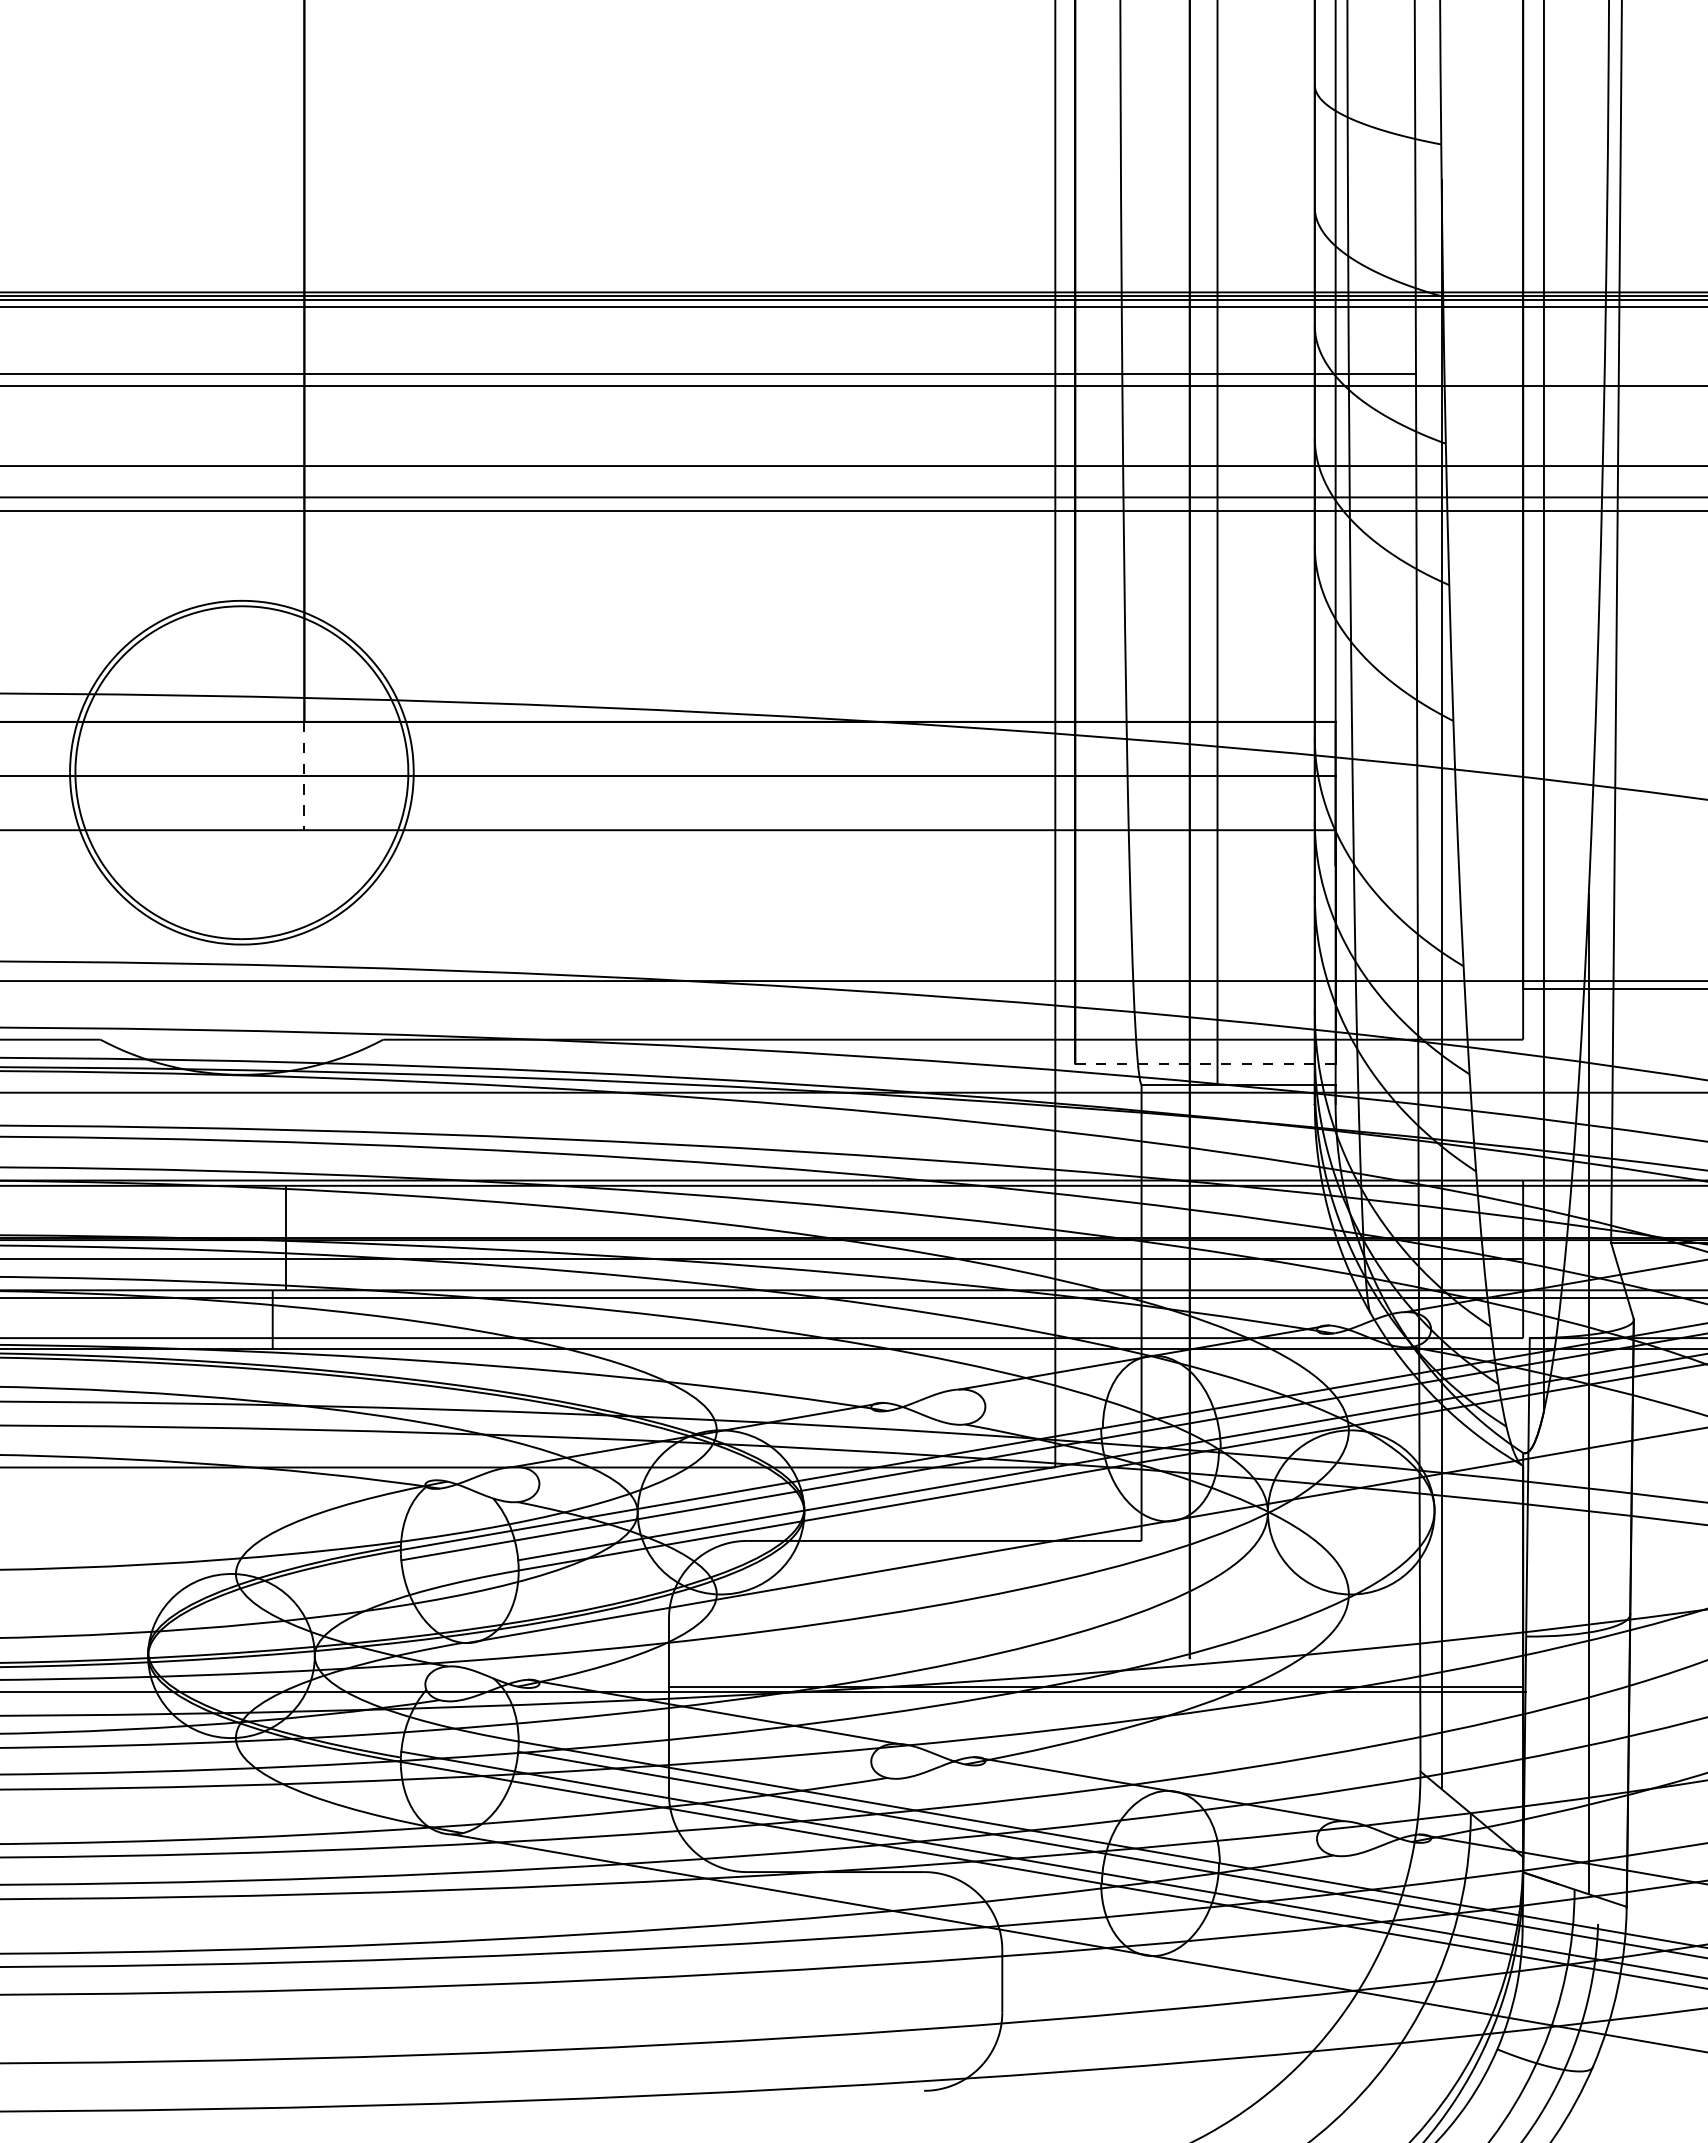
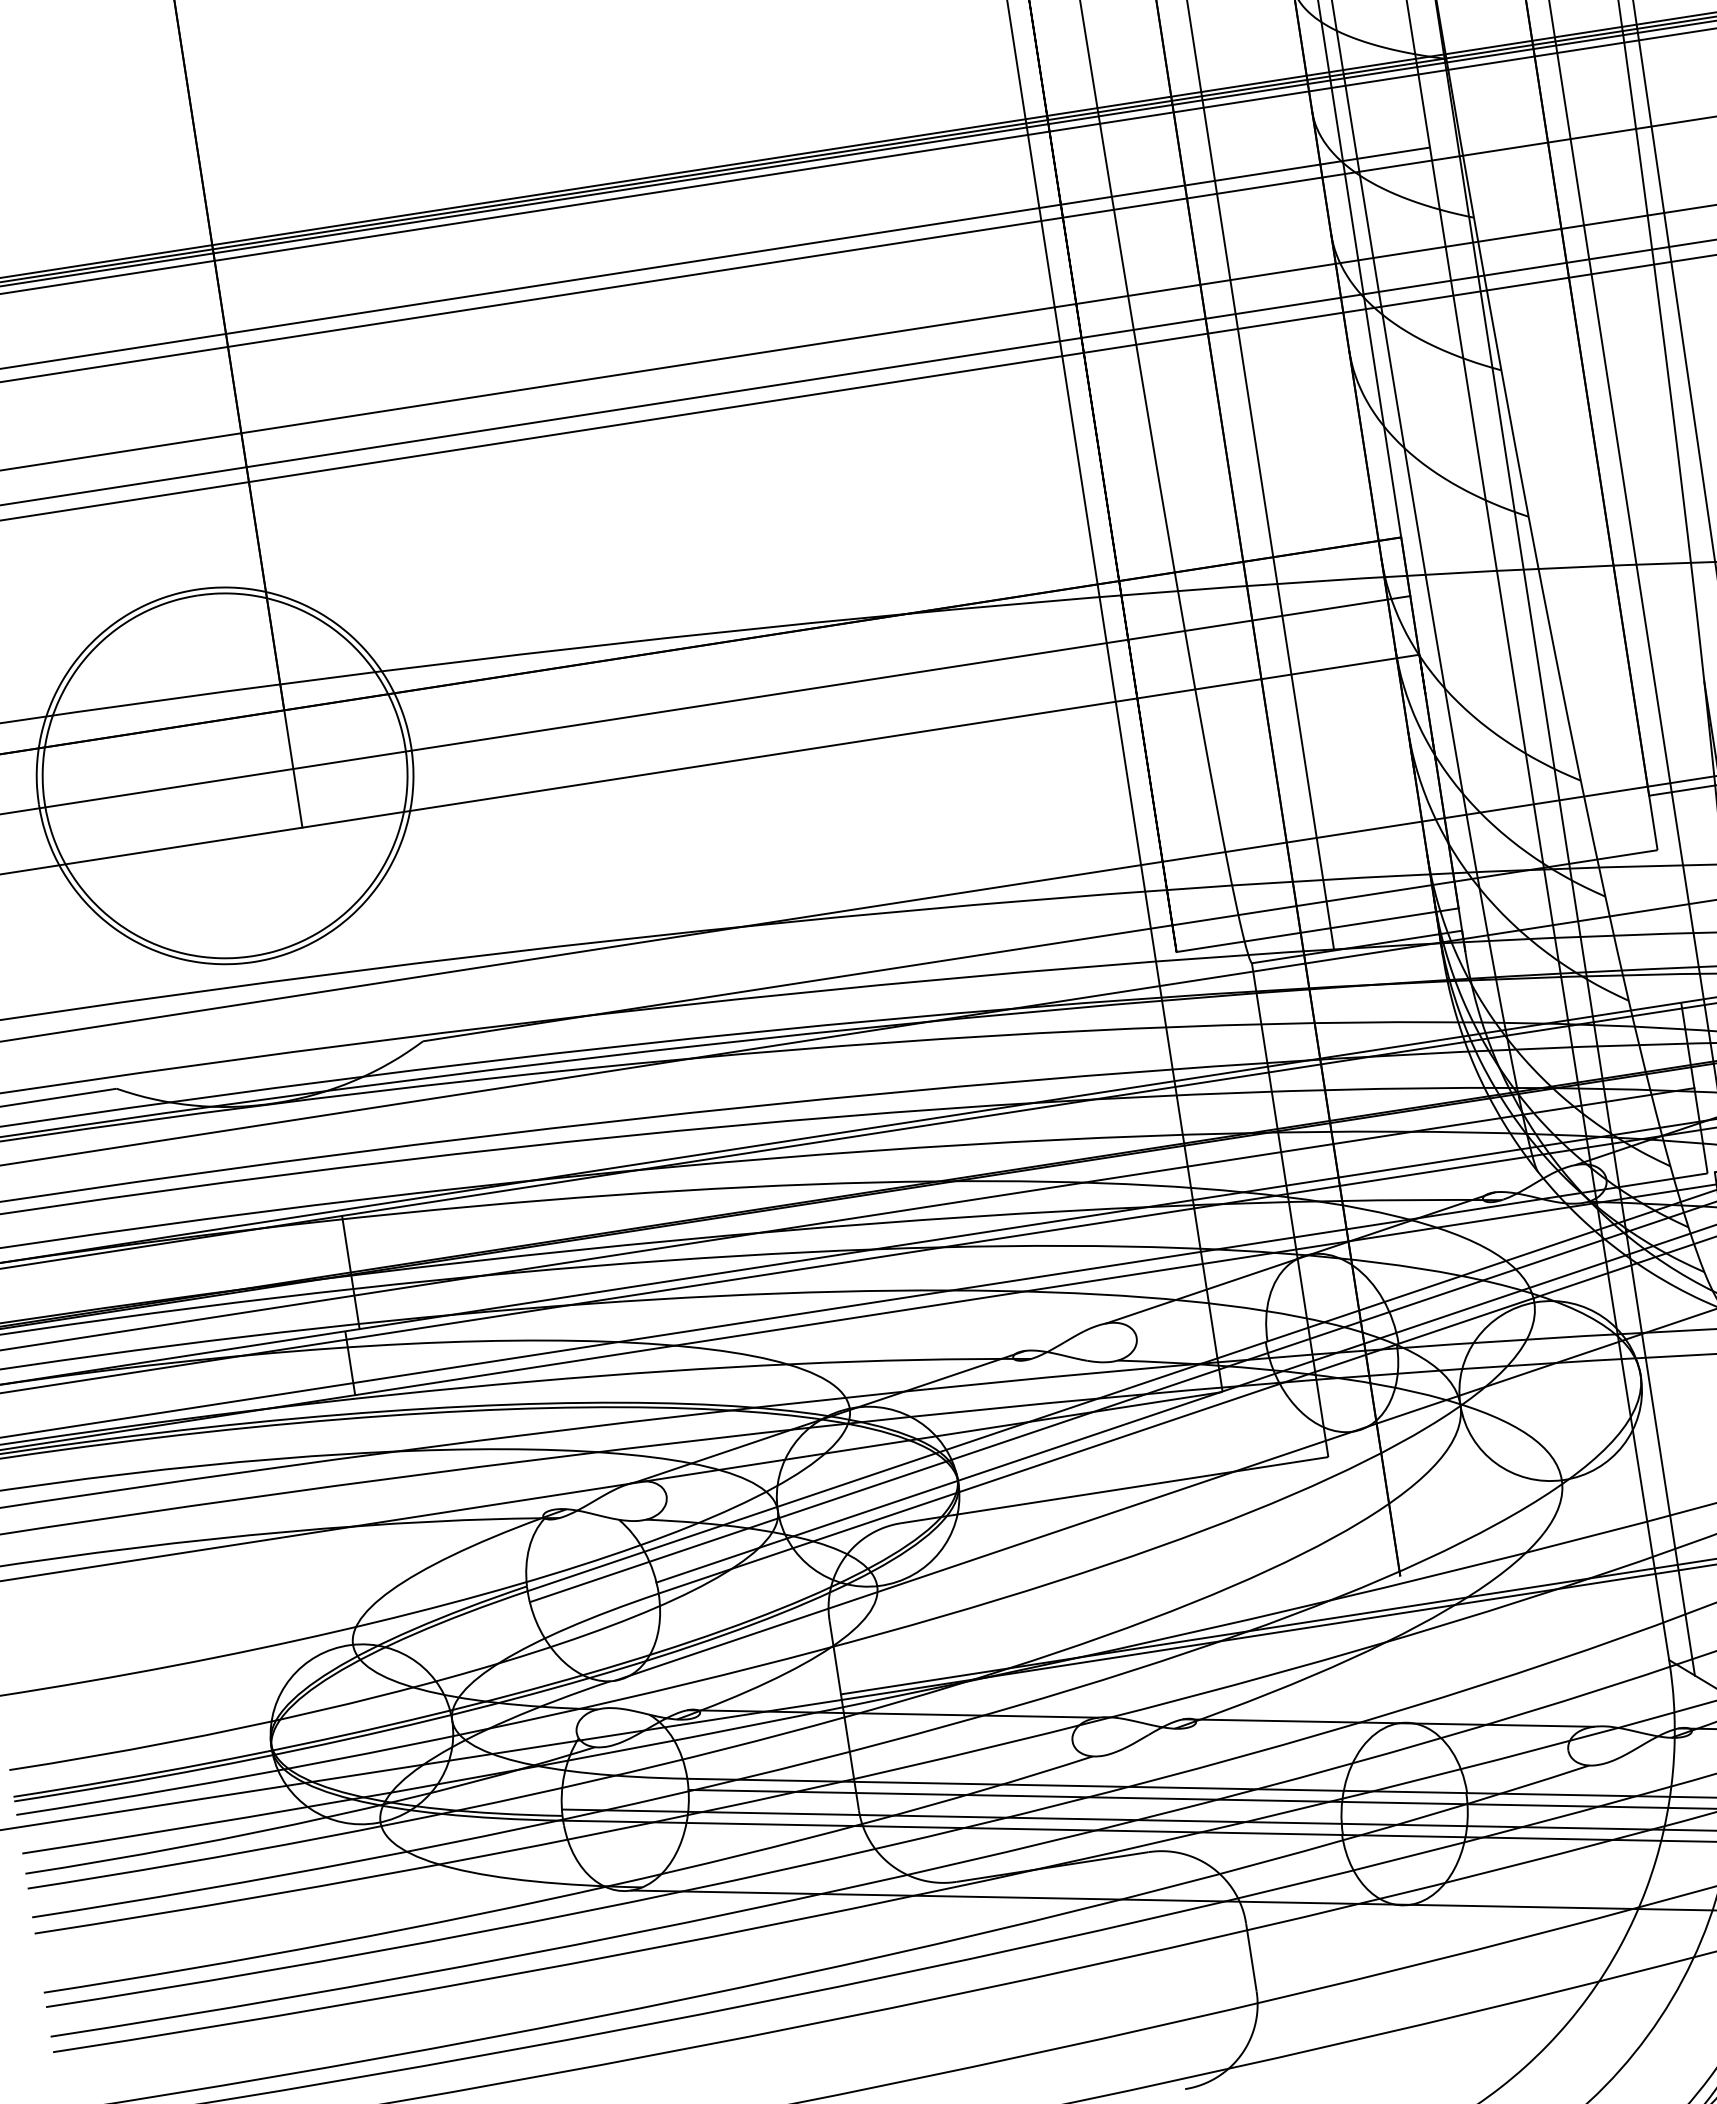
line: (304, 776) -> (293, 769), dashed -> solid
line: (1204, 1064) -> (1316, 930), dashed -> solid

